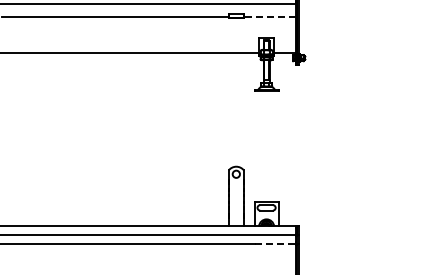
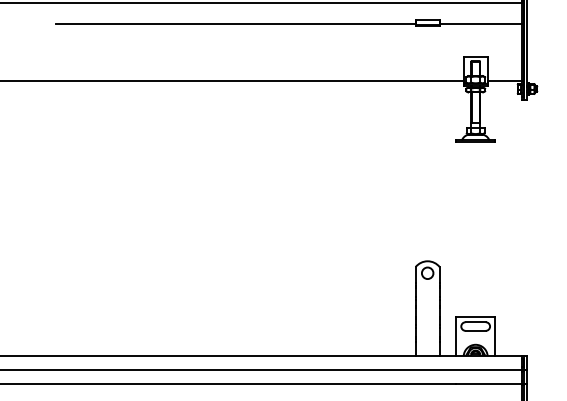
line: (269, 17) -> (480, 24), dashed -> solid
line: (275, 243) -> (489, 383), dashed -> solid

